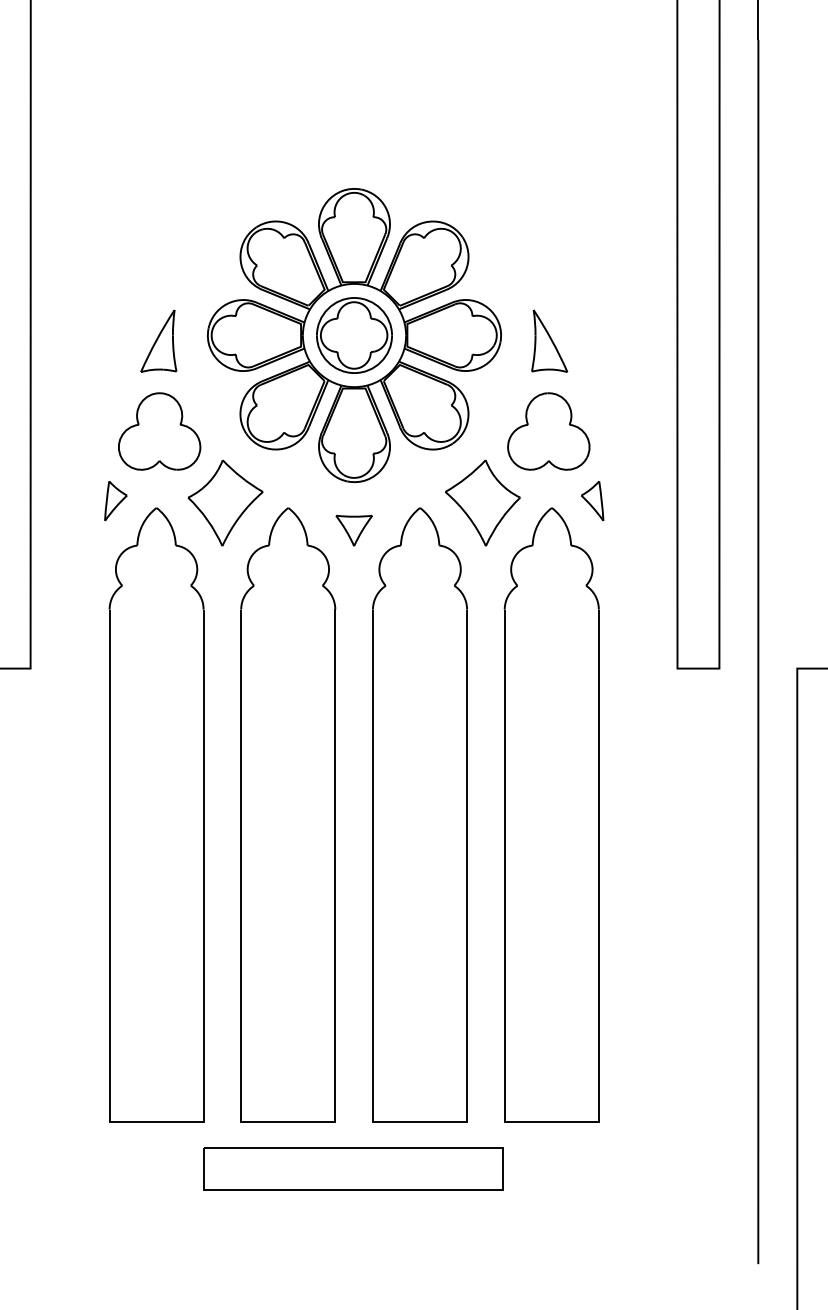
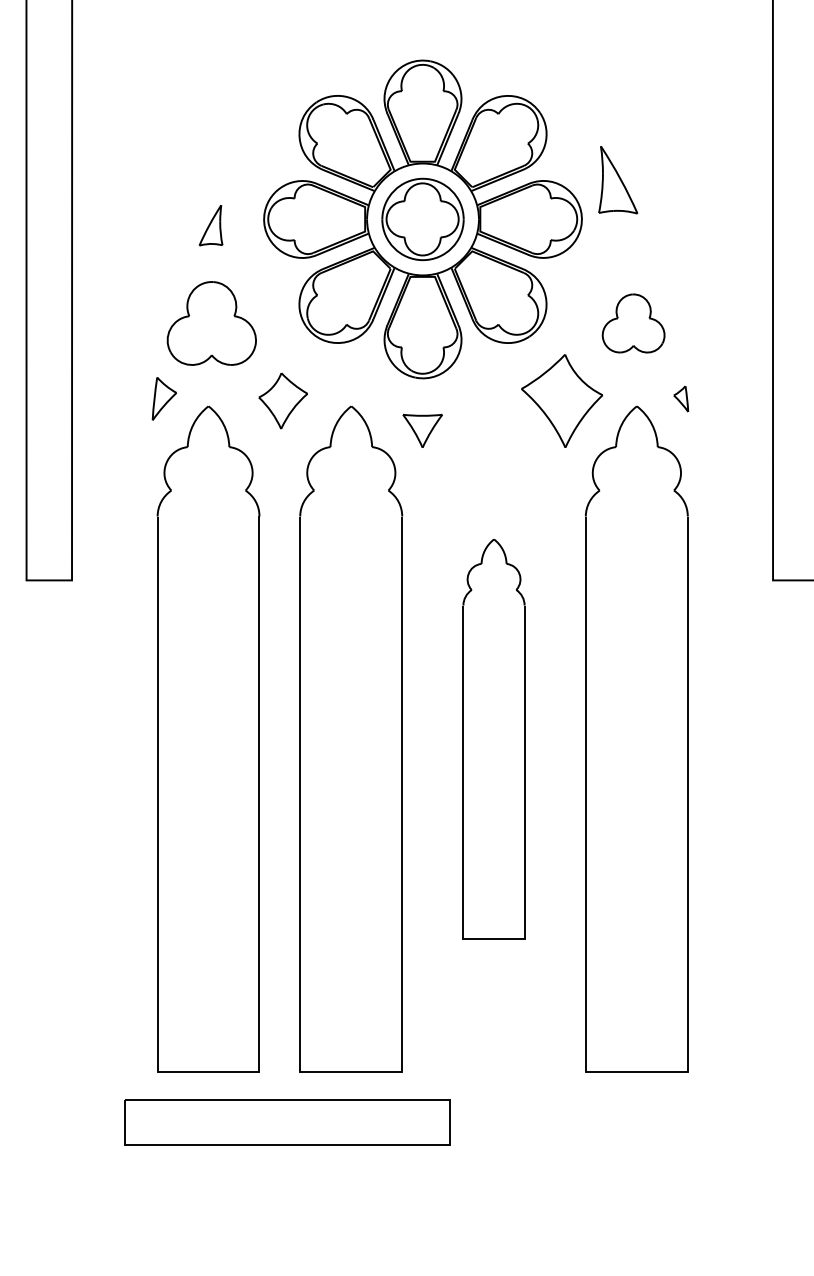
part: (158, 340) -> (210, 224), size x0.6
part: (549, 340) -> (618, 179), moved
part: (548, 431) -> (633, 323), size x0.7
part: (592, 501) -> (680, 399), size x0.6
part: (225, 502) -> (283, 400), size x0.6
part: (419, 814) -> (493, 738), size x0.6
part: (353, 1168) -> (287, 1122), moved

